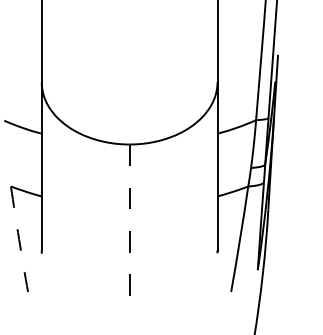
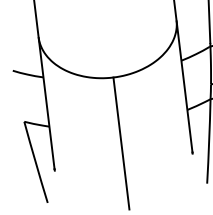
line: (129, 229) -> (121, 144), dashed -> solid
arc: (19, 239) -> (36, 162), dashed -> solid

